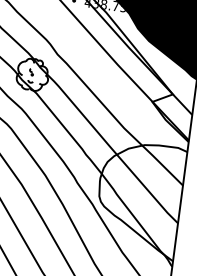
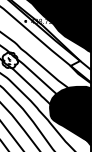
fill: (139, 199) -> (70, 114), added

